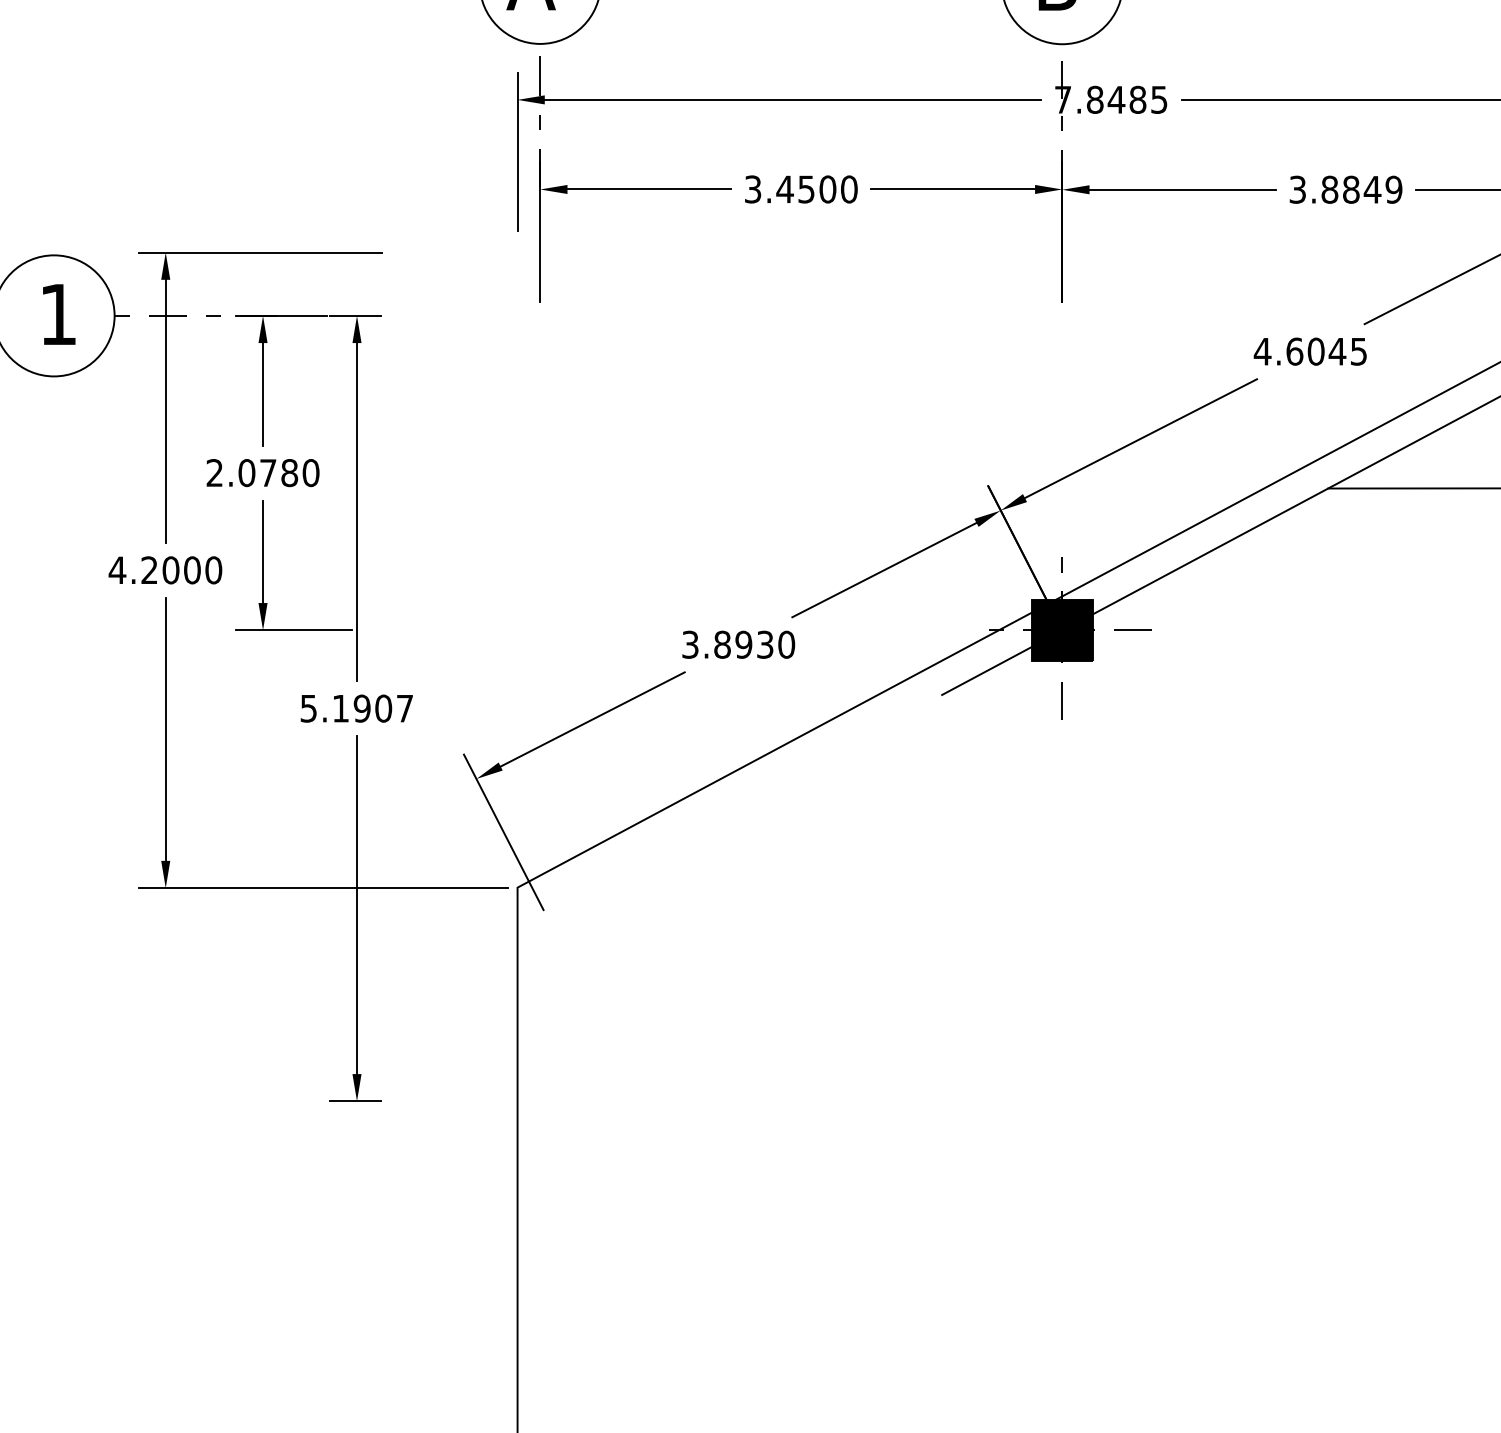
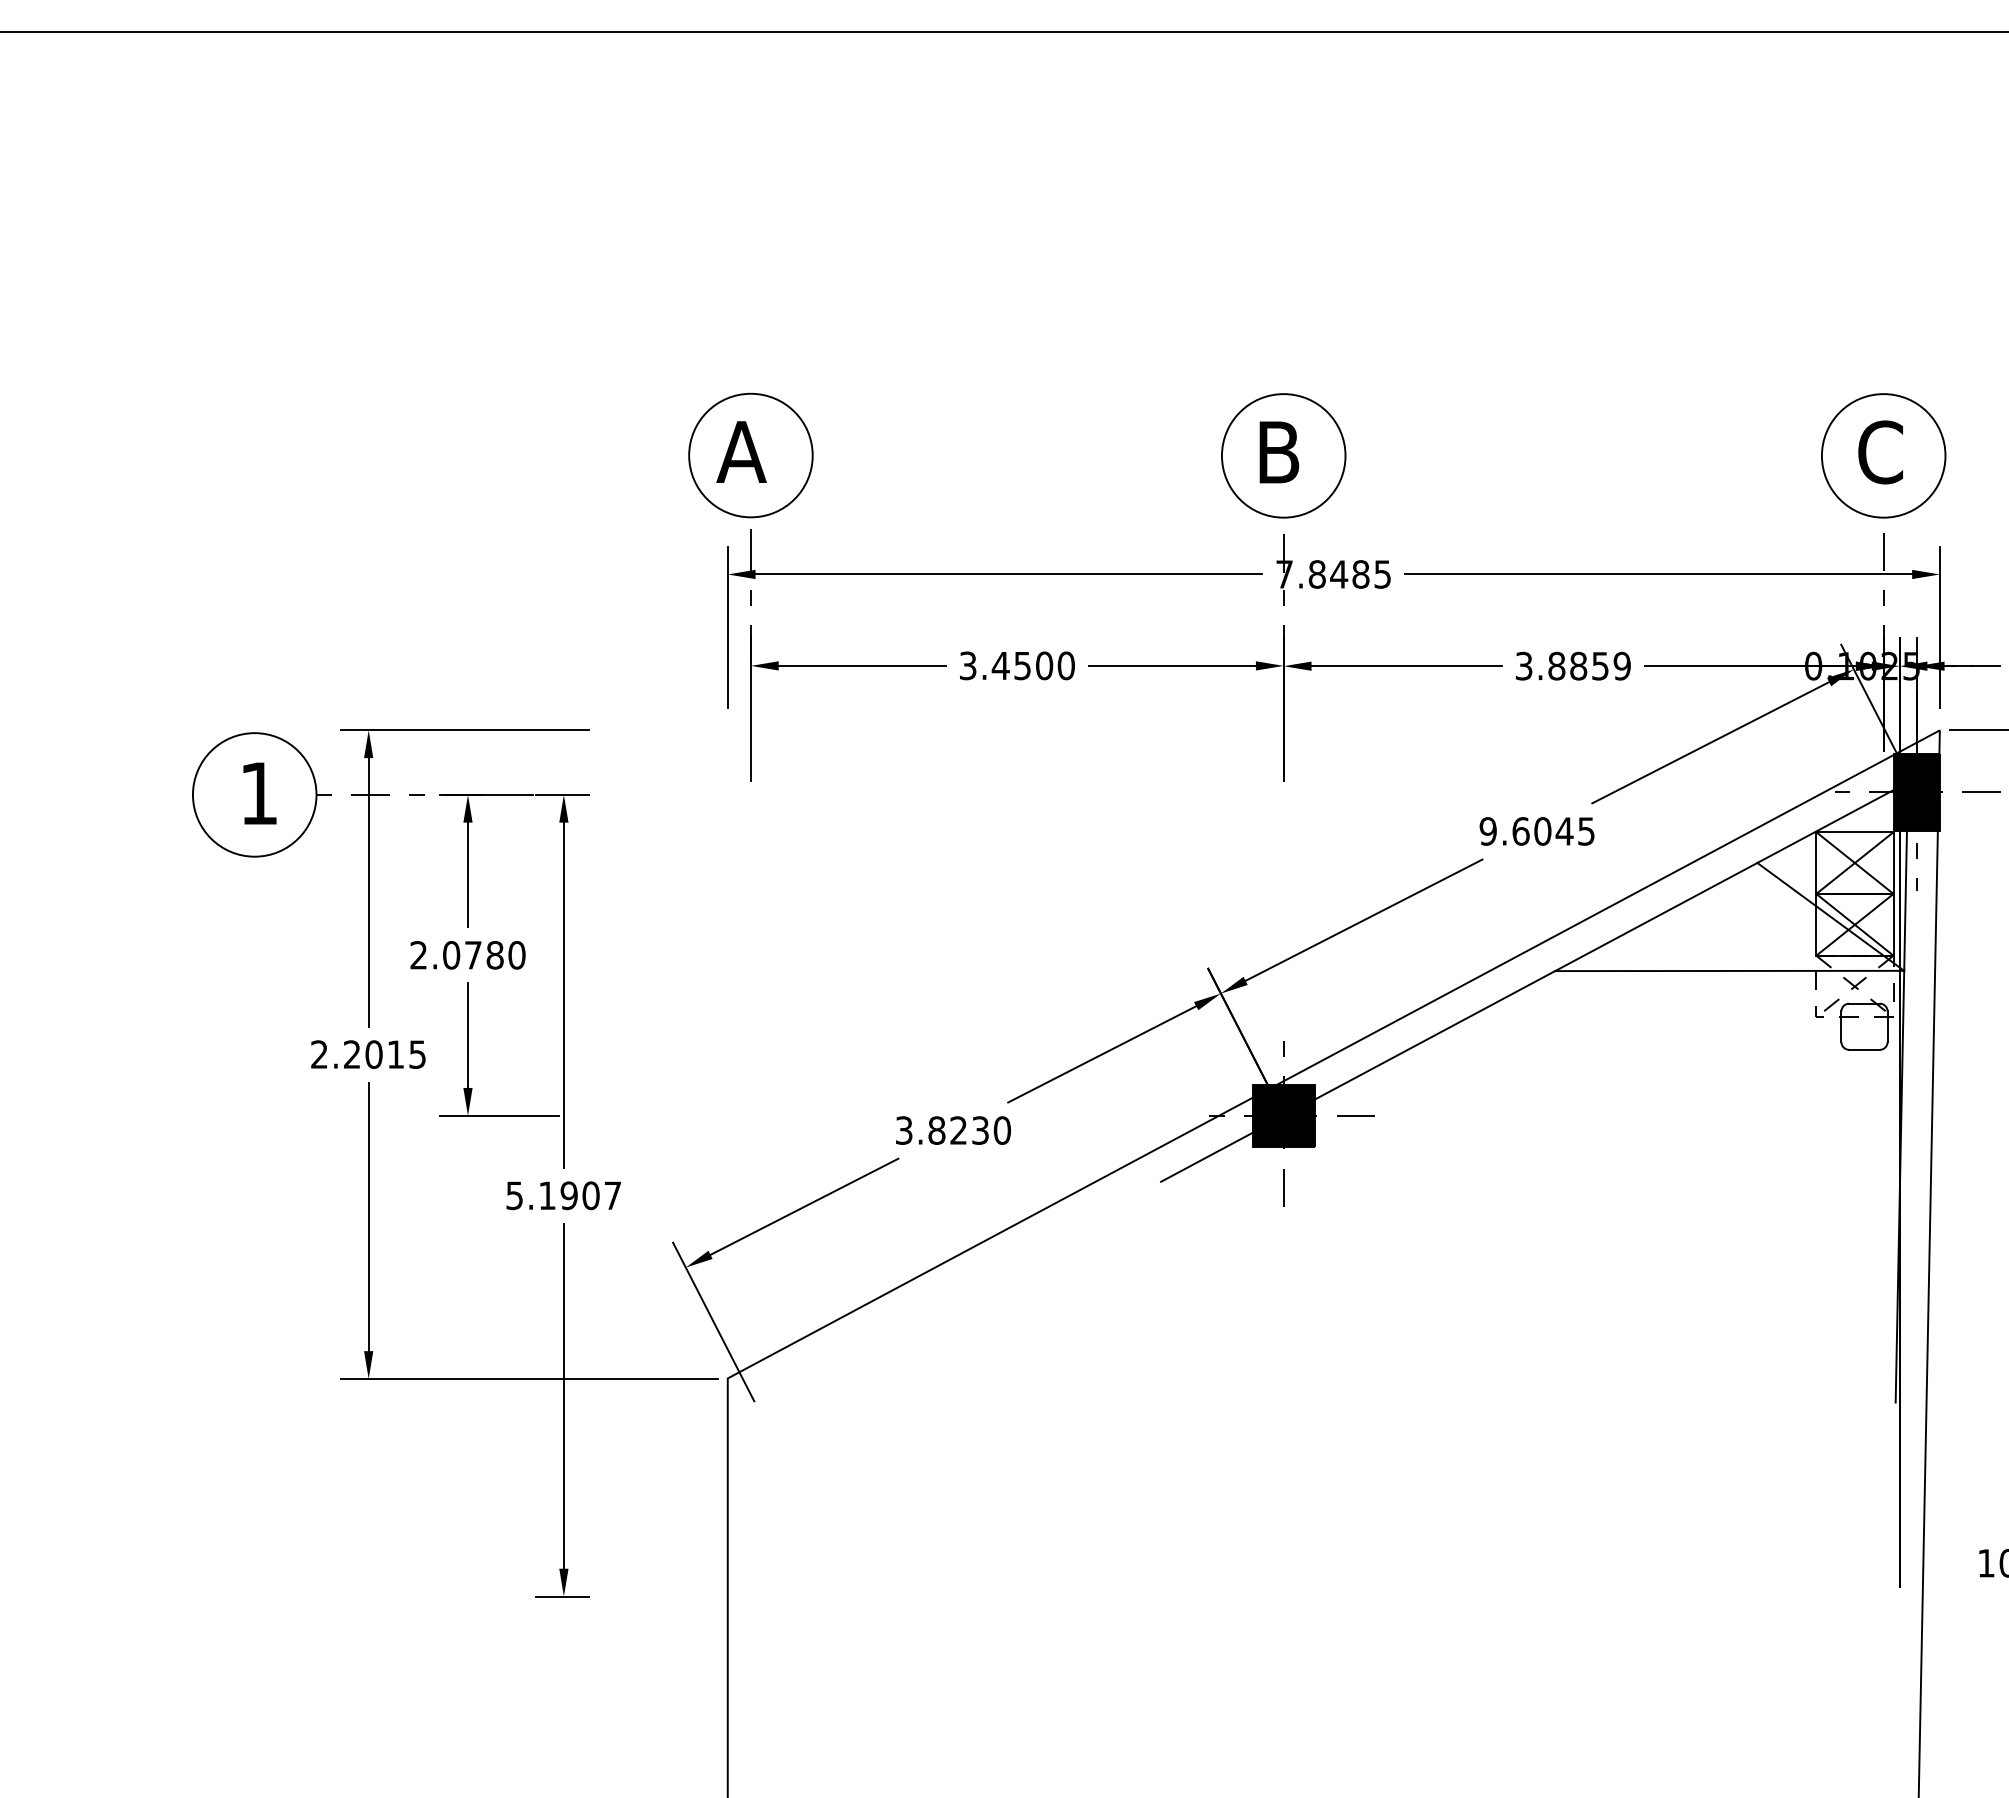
text: (1372, 190) -> (1600, 666), 3.8849 -> 3.8859
text: (1262, 351) -> (1488, 831), 4.6045 -> 9.6045
text: (165, 570) -> (368, 1054), 4.2000 -> 2.2015
text: (743, 644) -> (958, 1130), 3.8930 -> 3.8230

